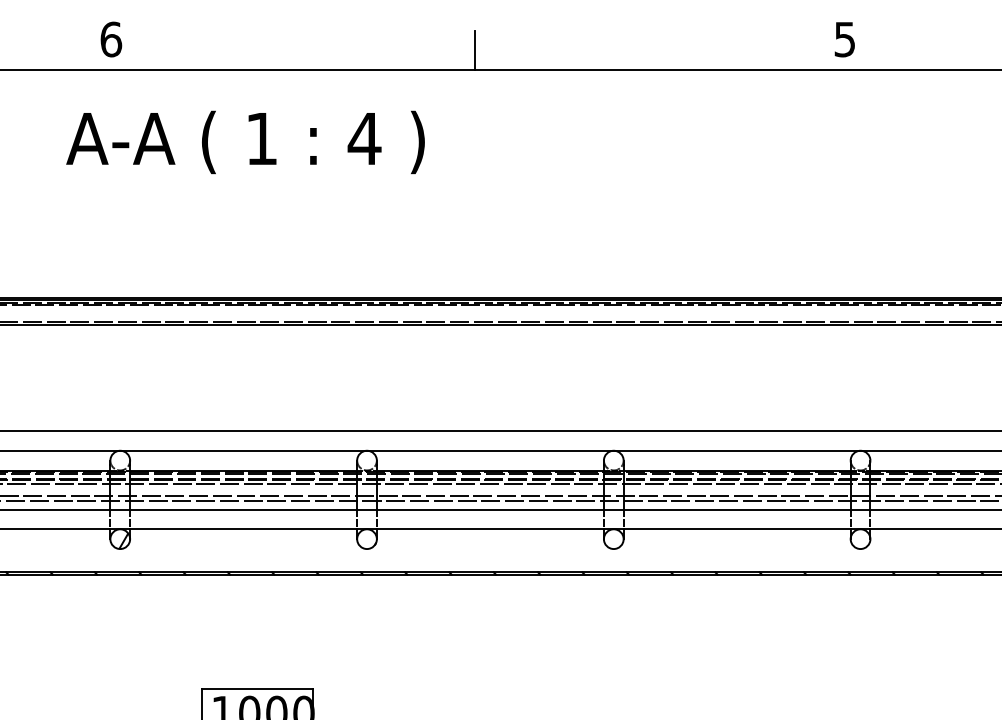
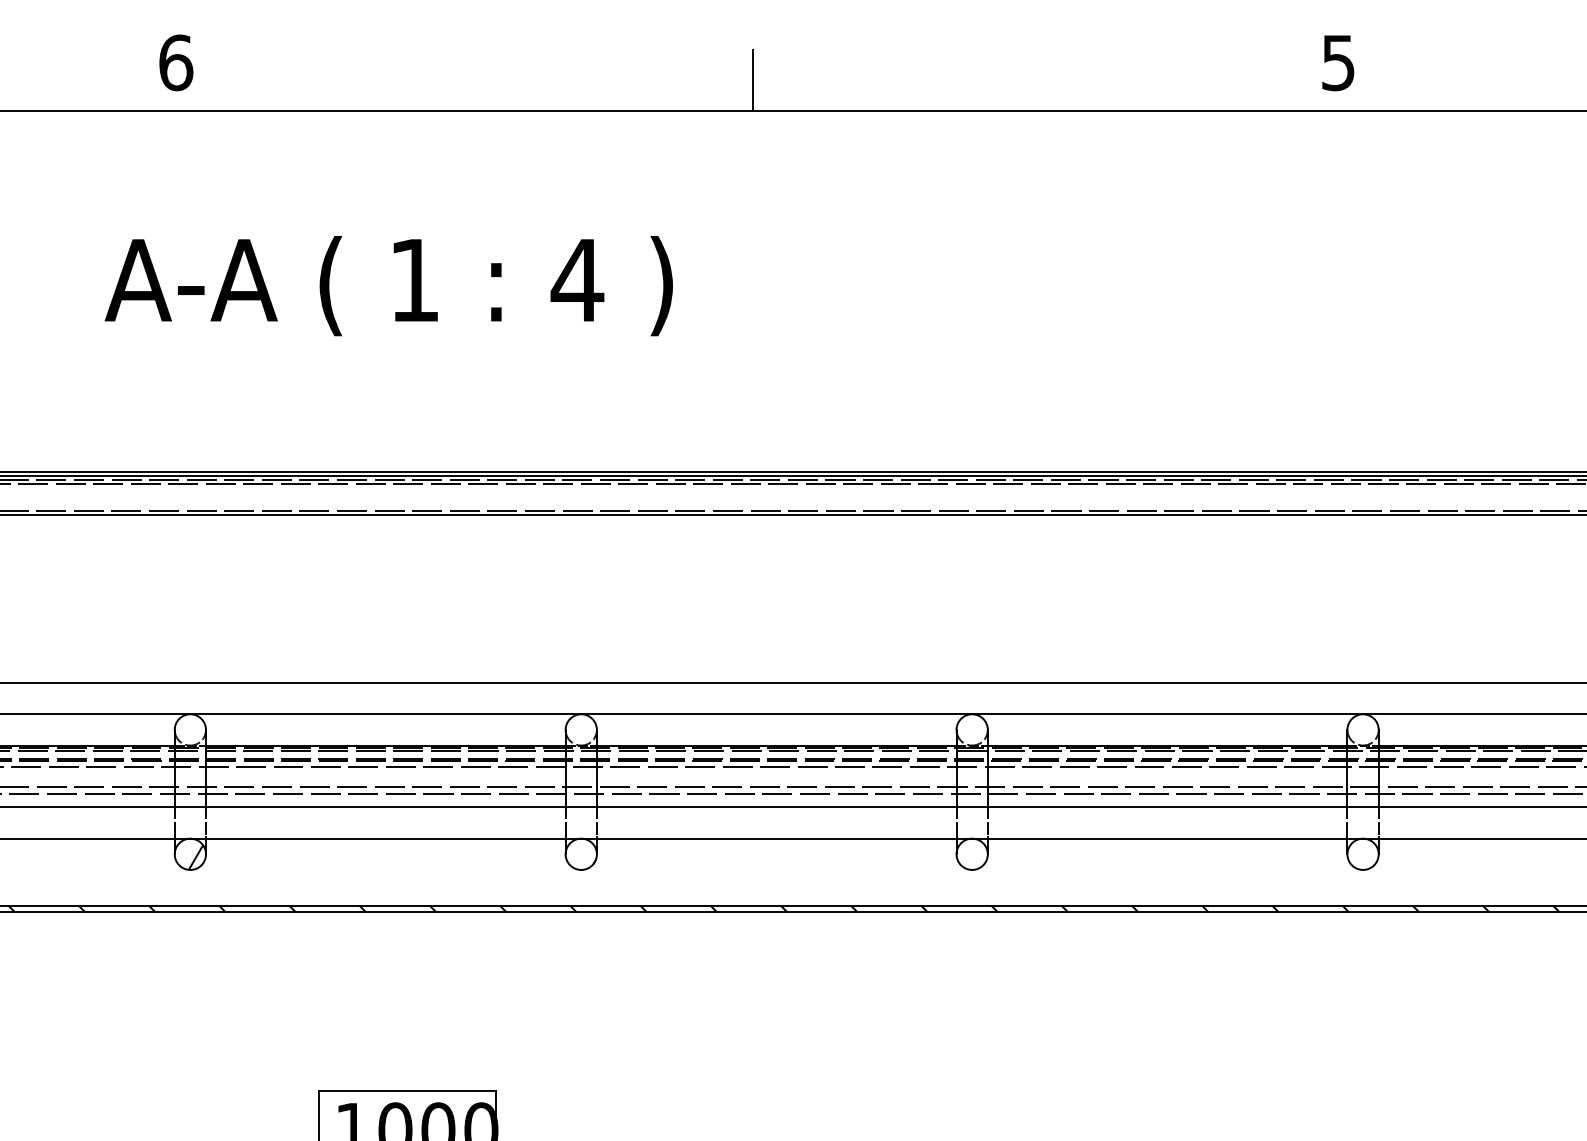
text: (245, 142) -> (388, 286), moved

